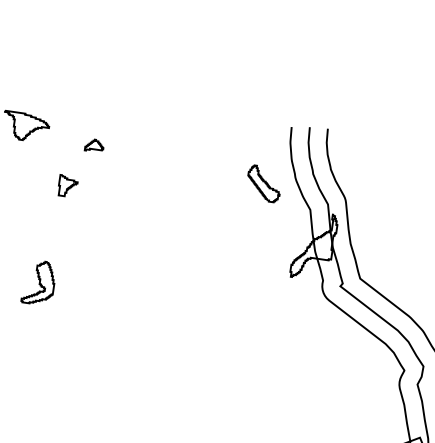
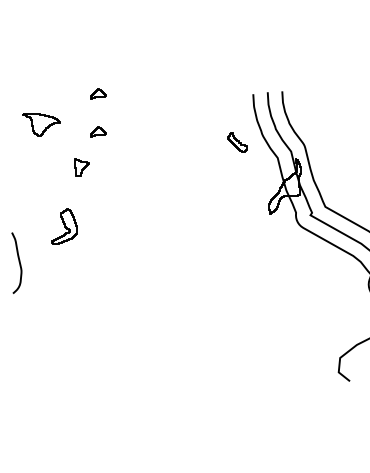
part: (101, 98) -> (98, 93), added
part: (263, 183) -> (237, 142), size x0.7
part: (39, 282) -> (64, 226), moved

